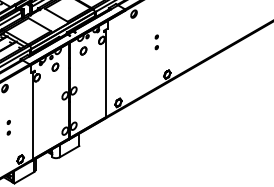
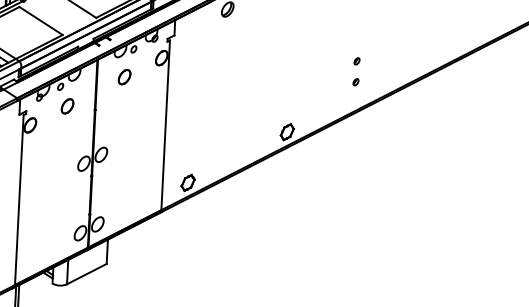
part: (156, 42) -> (355, 72), moved

